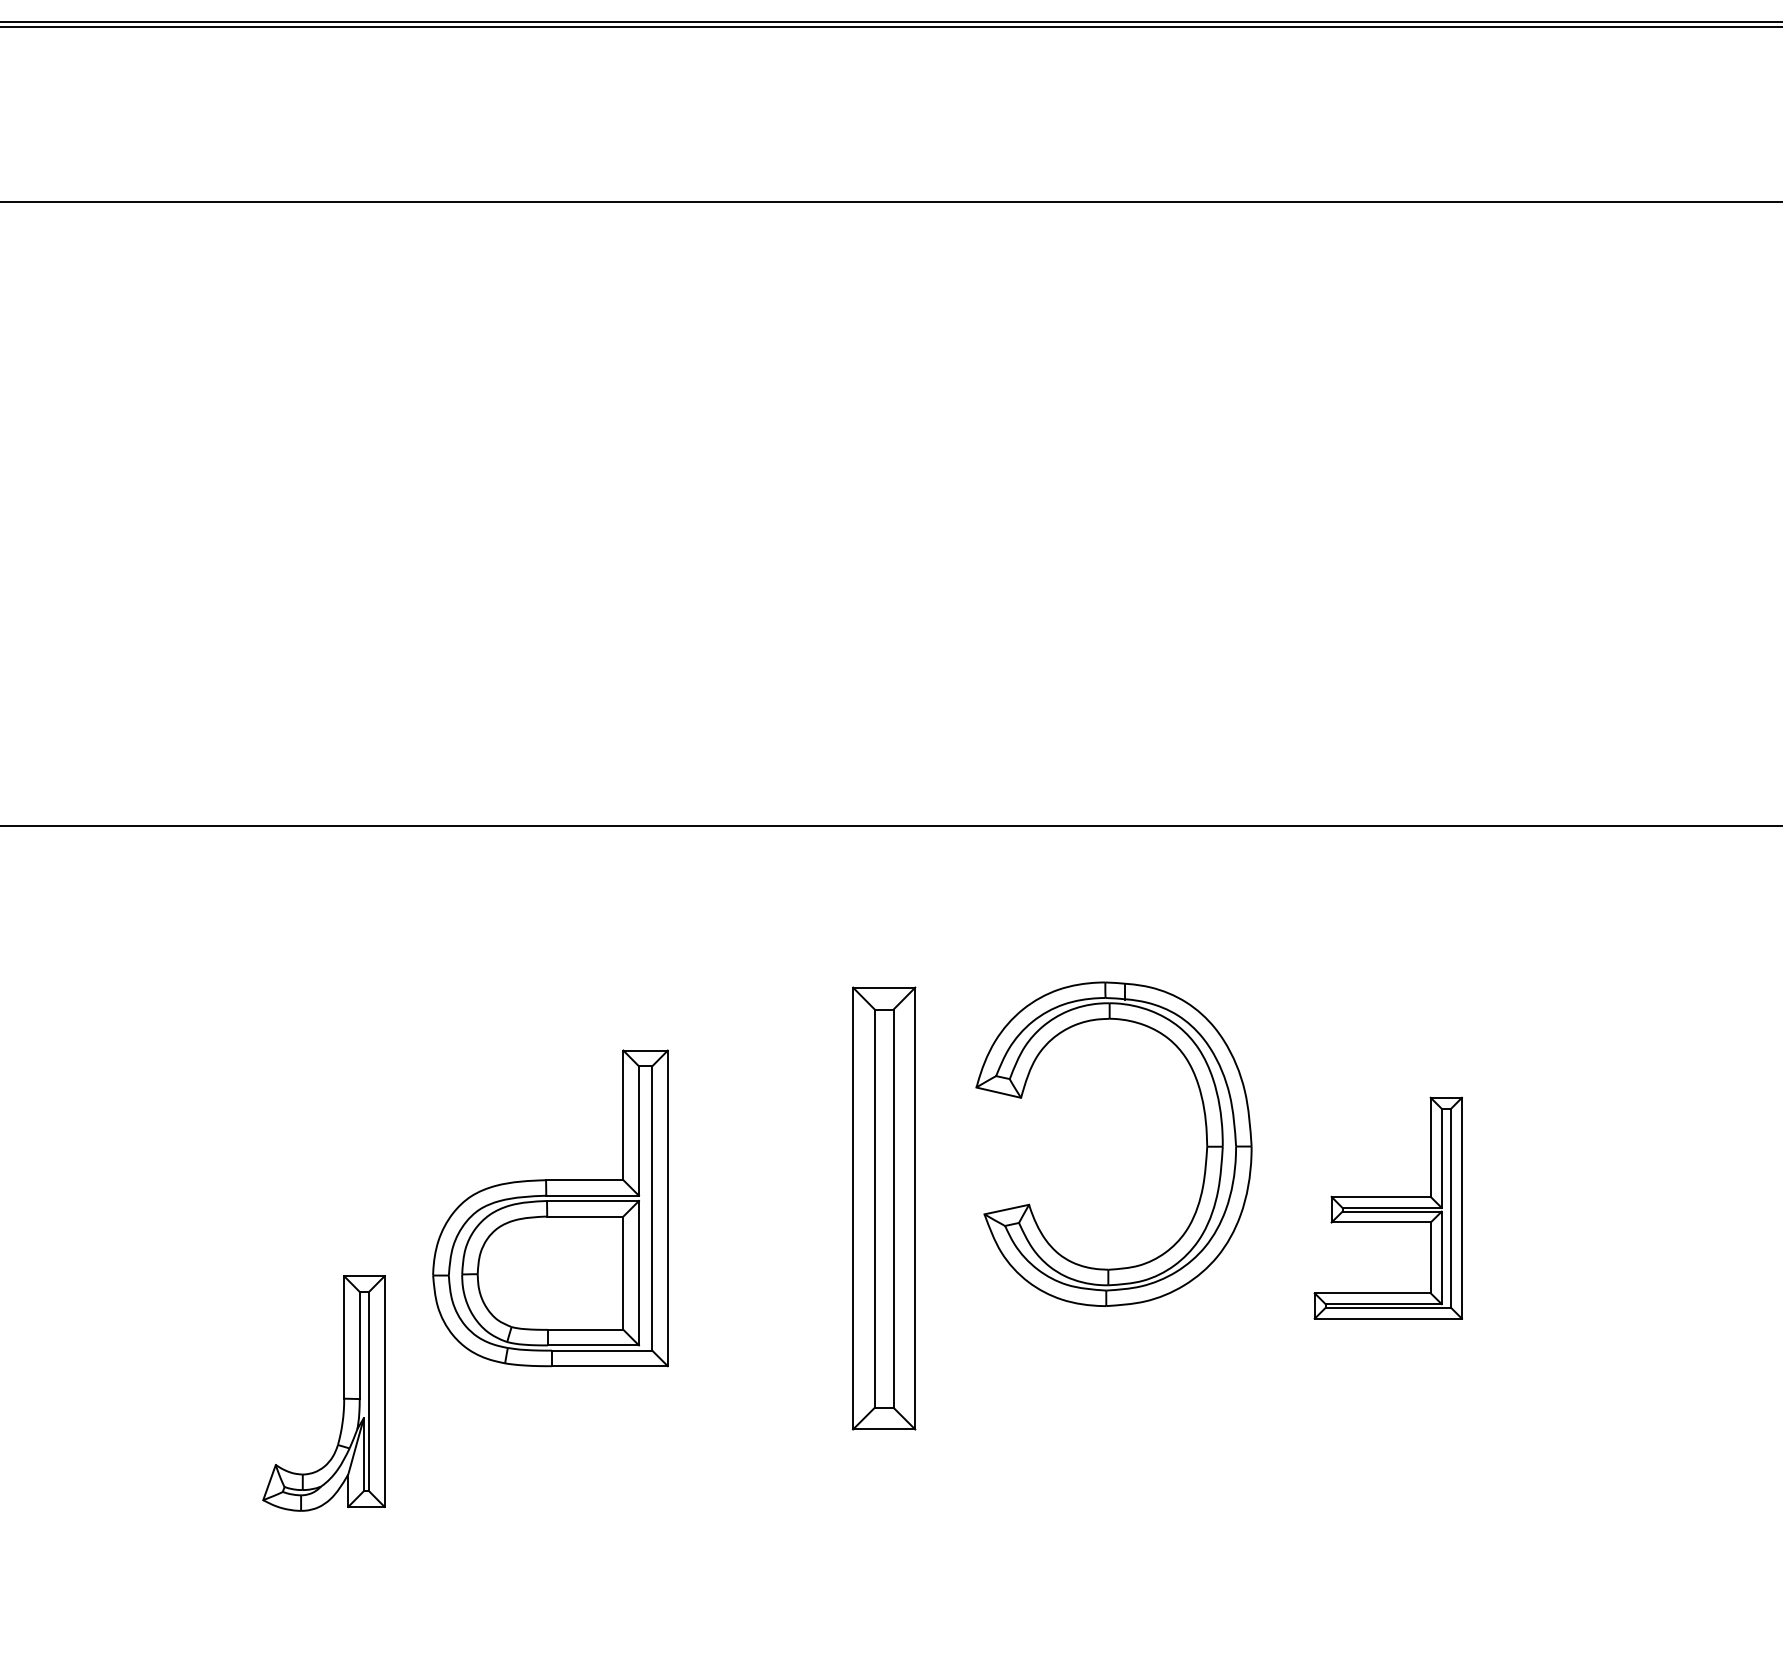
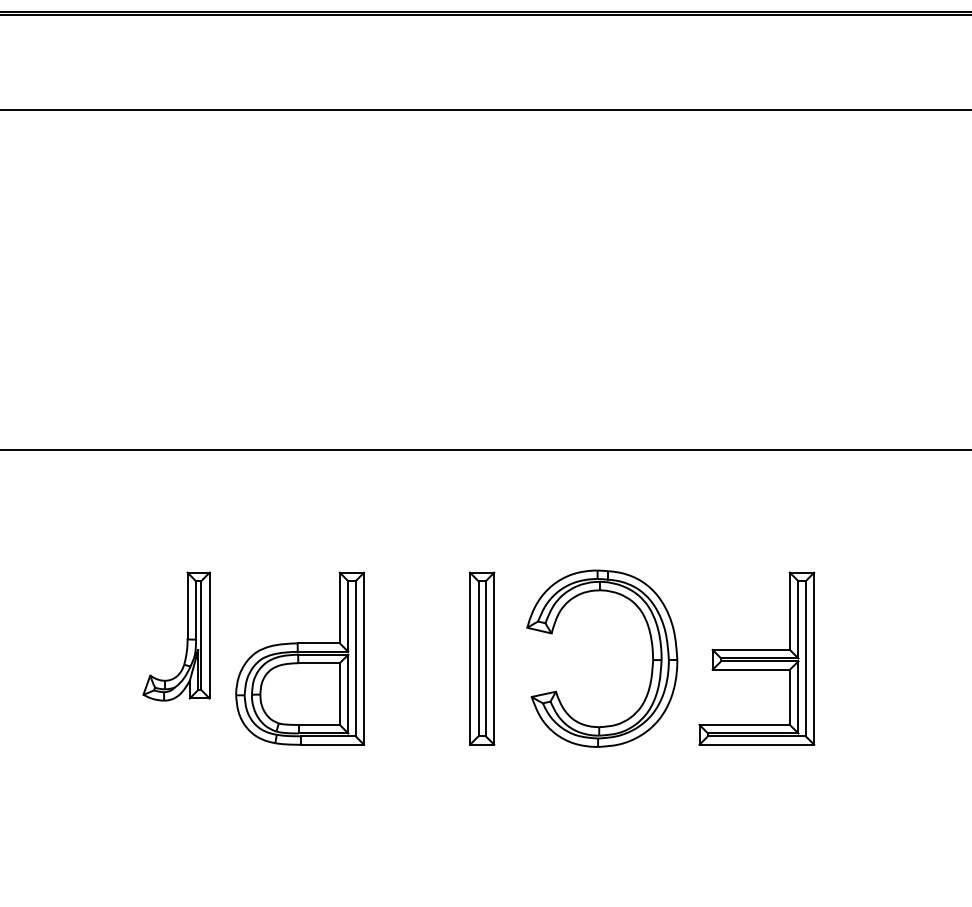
part: (1204, 1130) -> (651, 651), moved
part: (885, 1207) -> (482, 658), size x0.71
part: (1387, 1207) -> (756, 658), size x1.43
part: (342, 1396) -> (186, 638), moved

